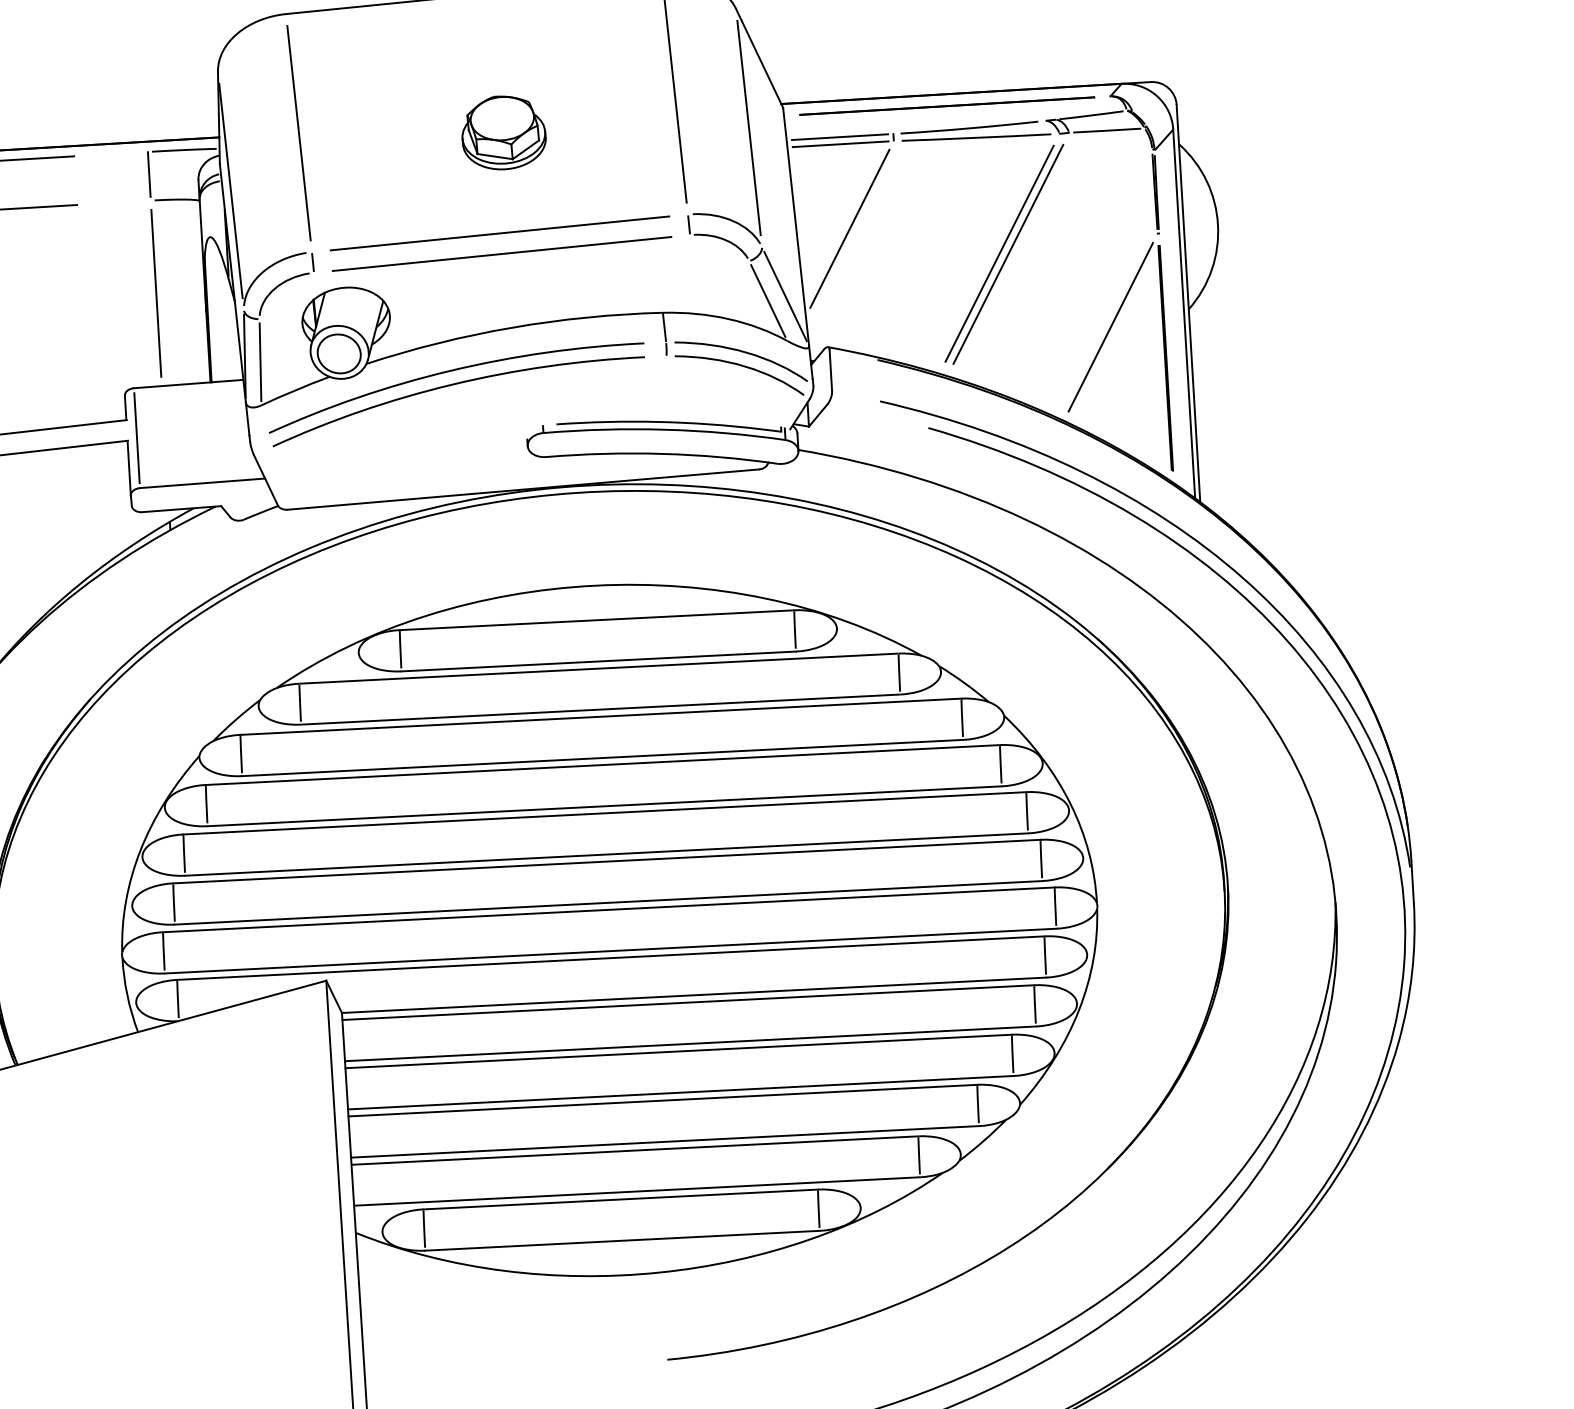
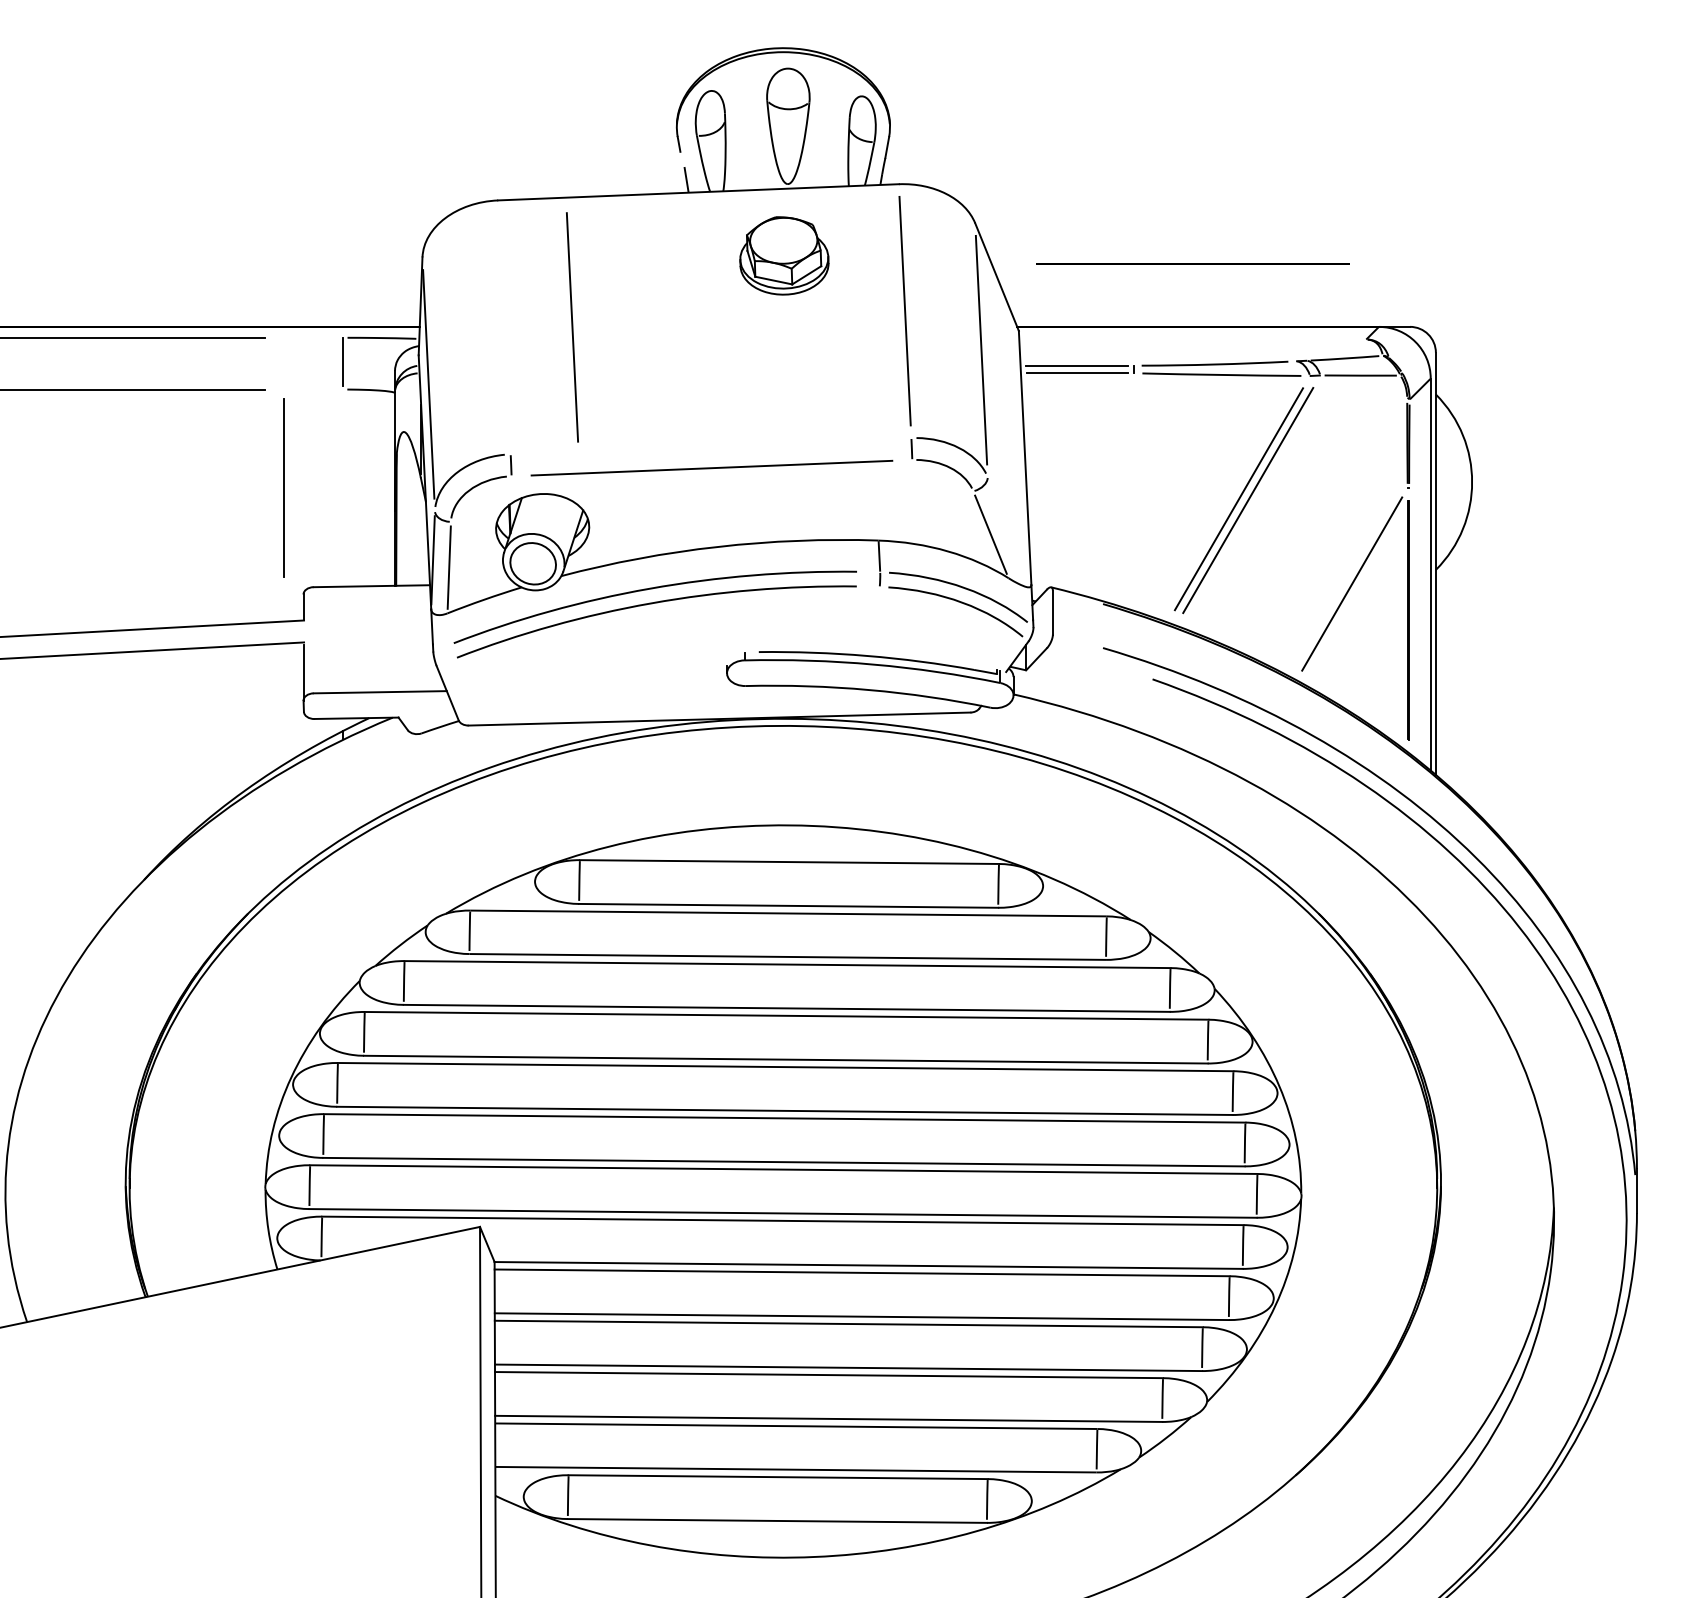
line: (946, 106) -> (1192, 263), moved
part: (503, 132) -> (784, 255), moved
line: (299, 133) -> (572, 327), moved
line: (849, 228) -> (1081, 463), removed
line: (499, 232) -> (710, 445), removed
line: (155, 292) -> (283, 487), moved
line: (785, 296) -> (1009, 530), removed
line: (136, 438) -> (313, 640), removed

